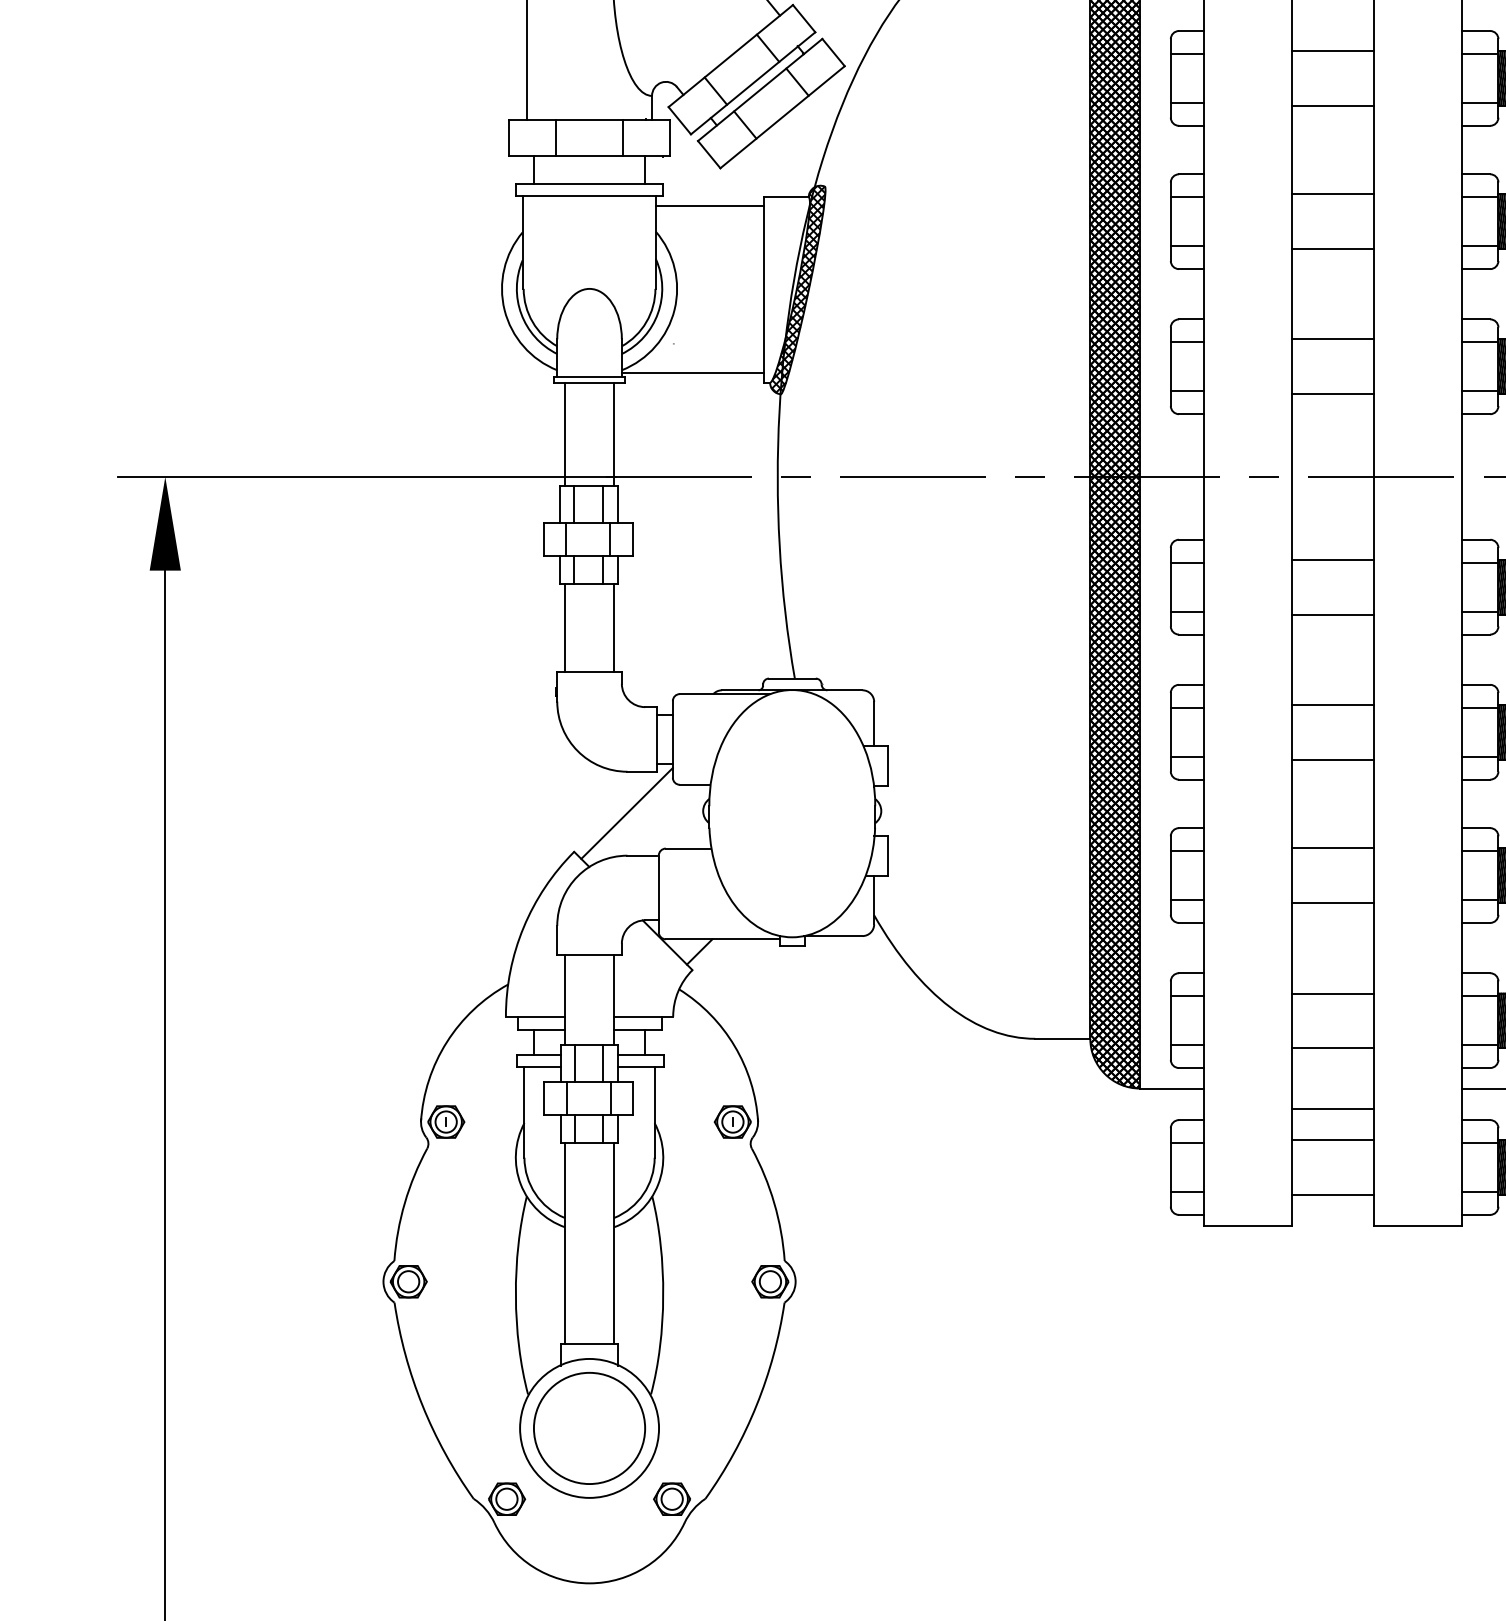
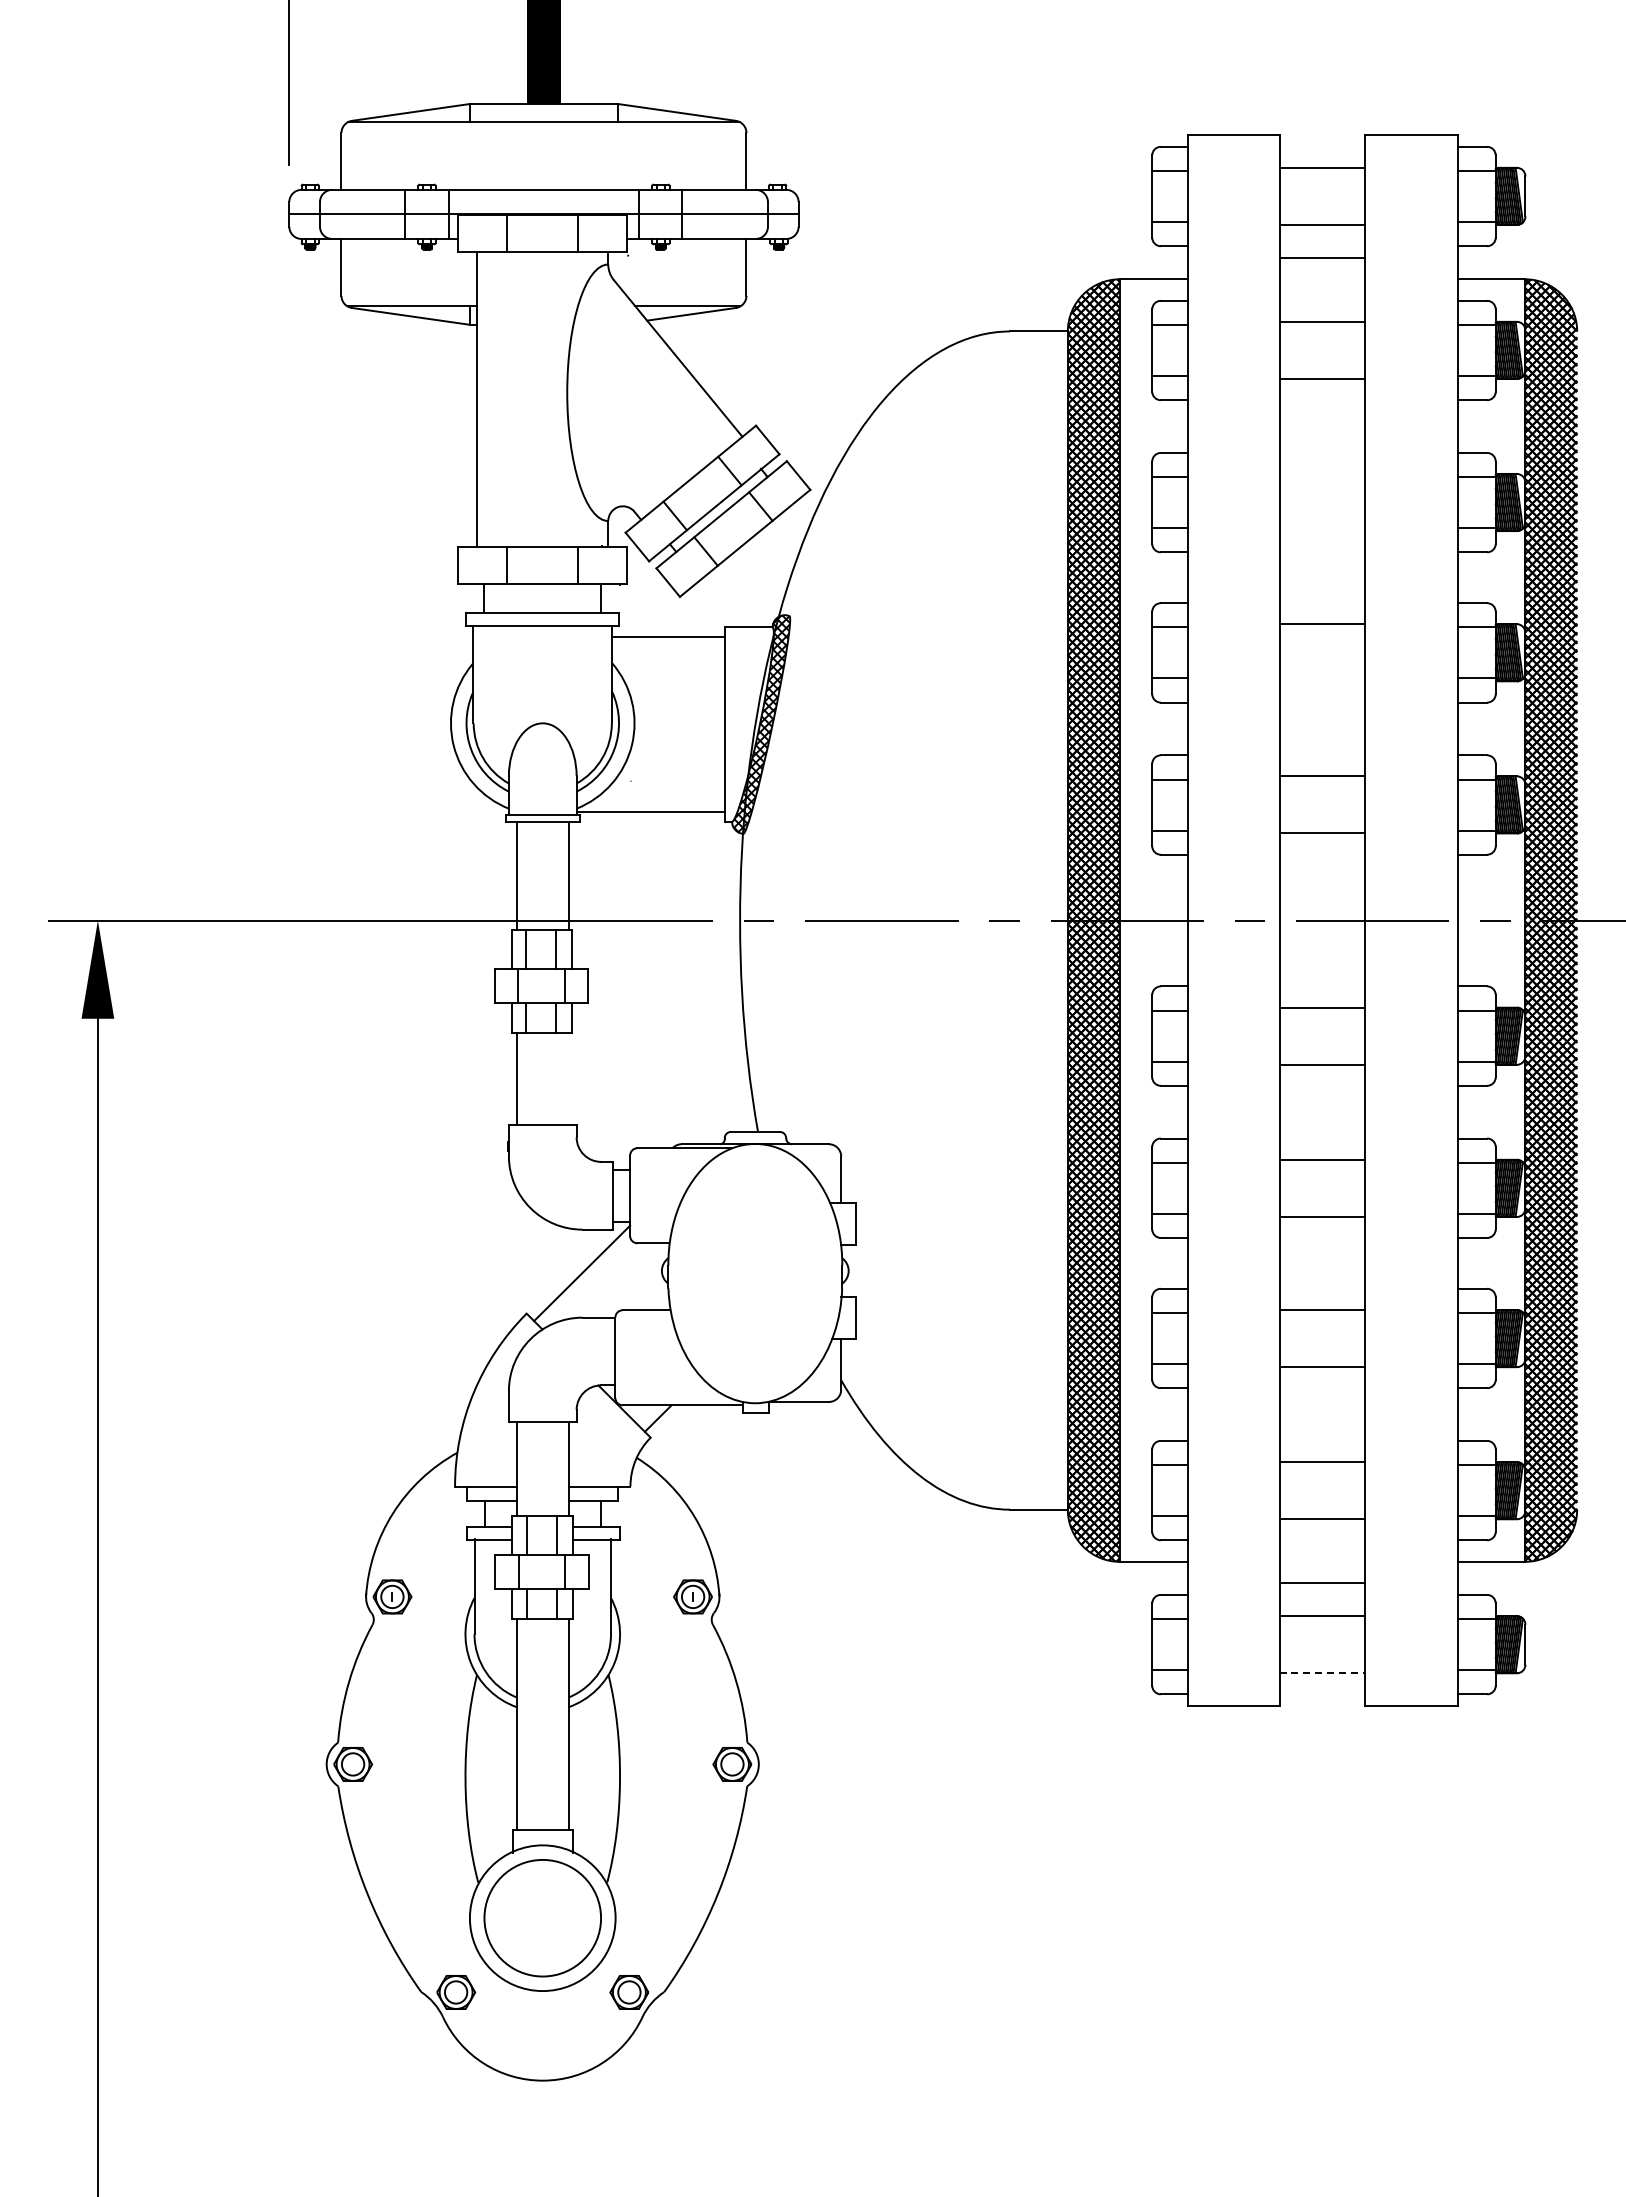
line: (1333, 50) -> (1322, 473), removed
line: (1333, 105) -> (1322, 531), removed
line: (1333, 248) -> (1322, 681), removed
line: (614, 627) -> (568, 1078), removed
line: (1333, 1195) -> (1322, 1673), solid -> dashed

